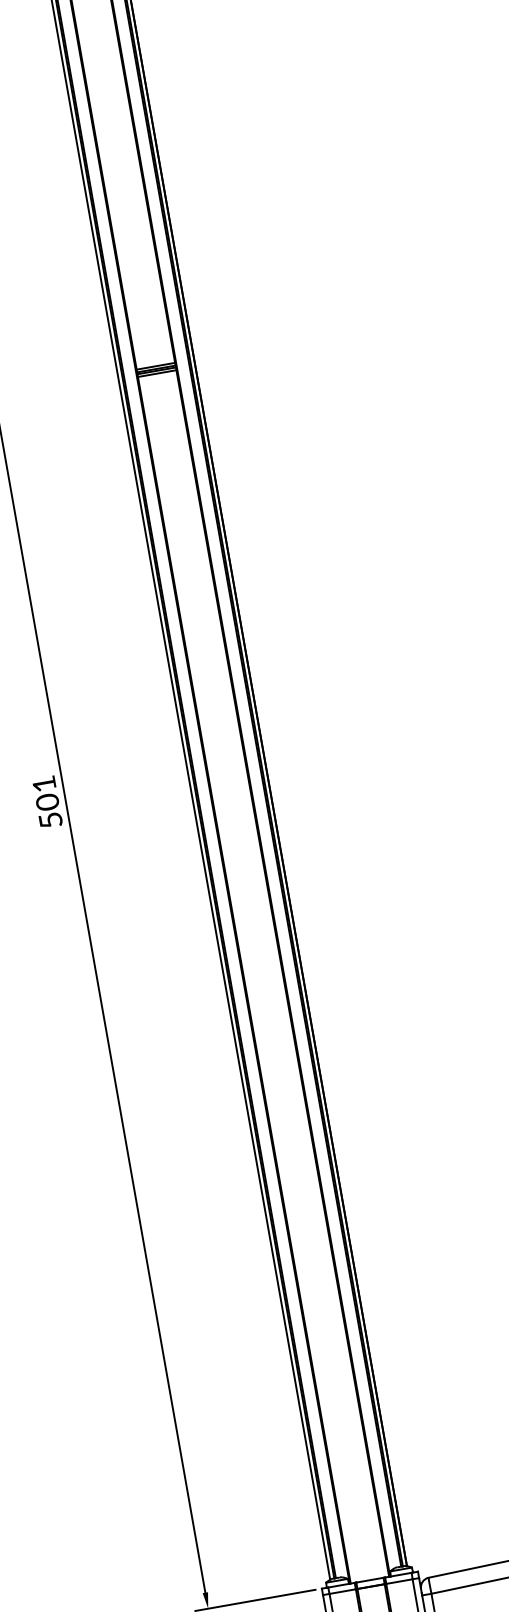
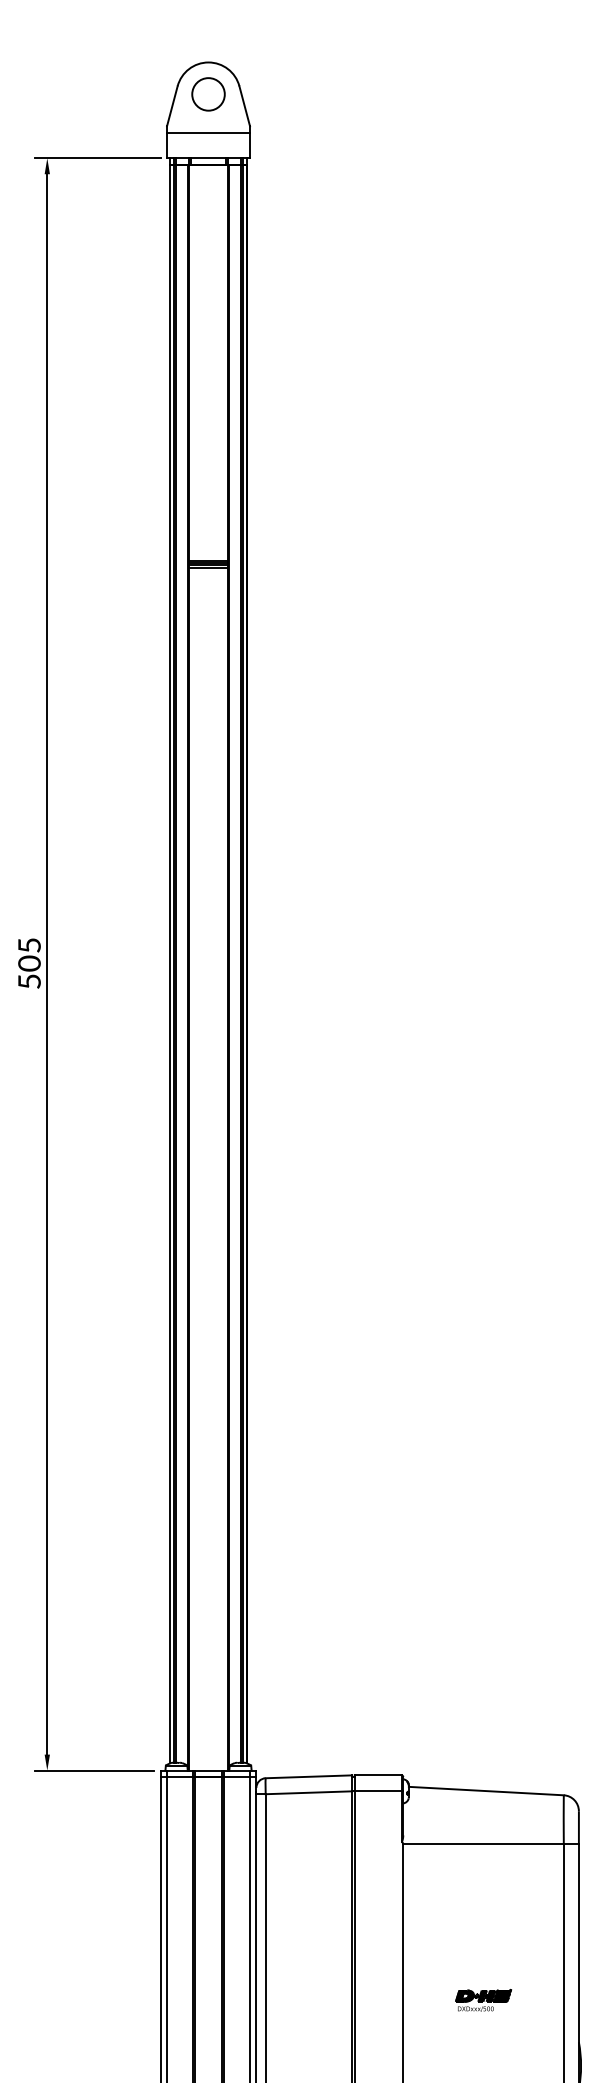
text: (44, 784) -> (29, 945), 501 -> 505

